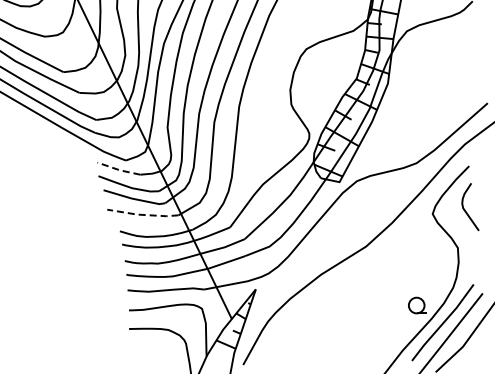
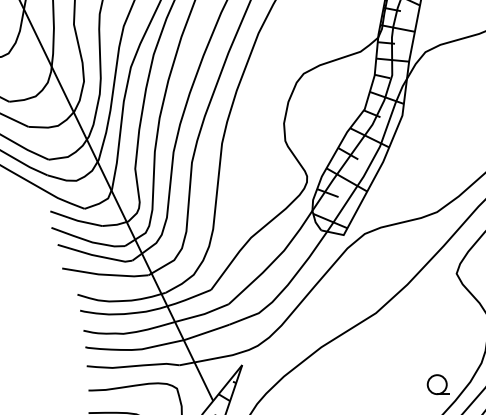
line: (119, 170) -> (76, 220), dashed -> solid
line: (142, 214) -> (104, 274), dashed -> solid

